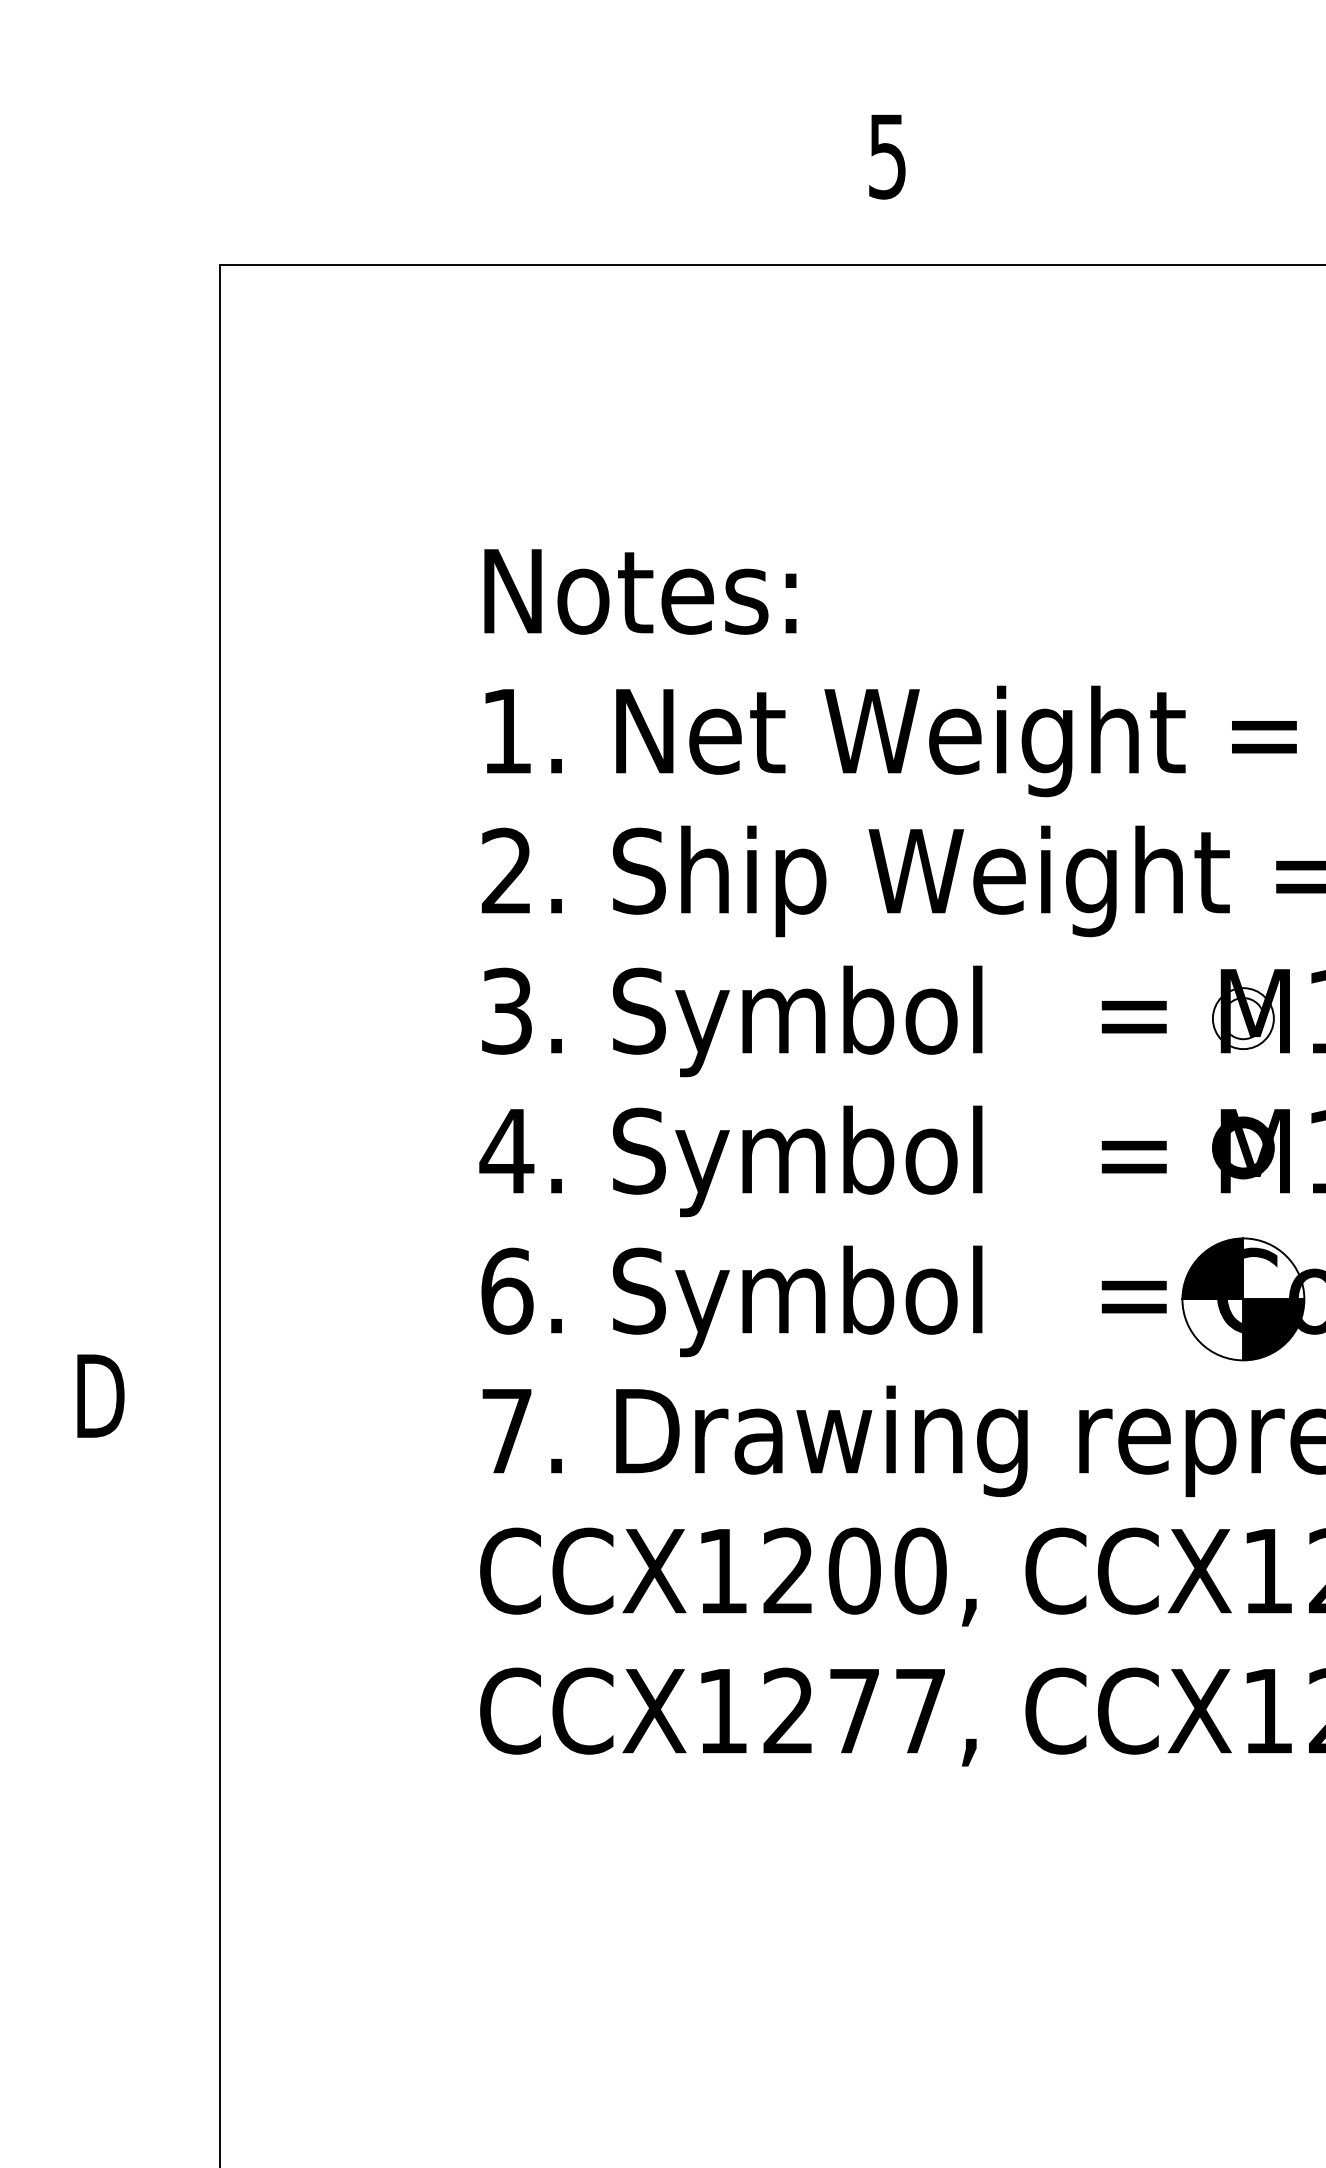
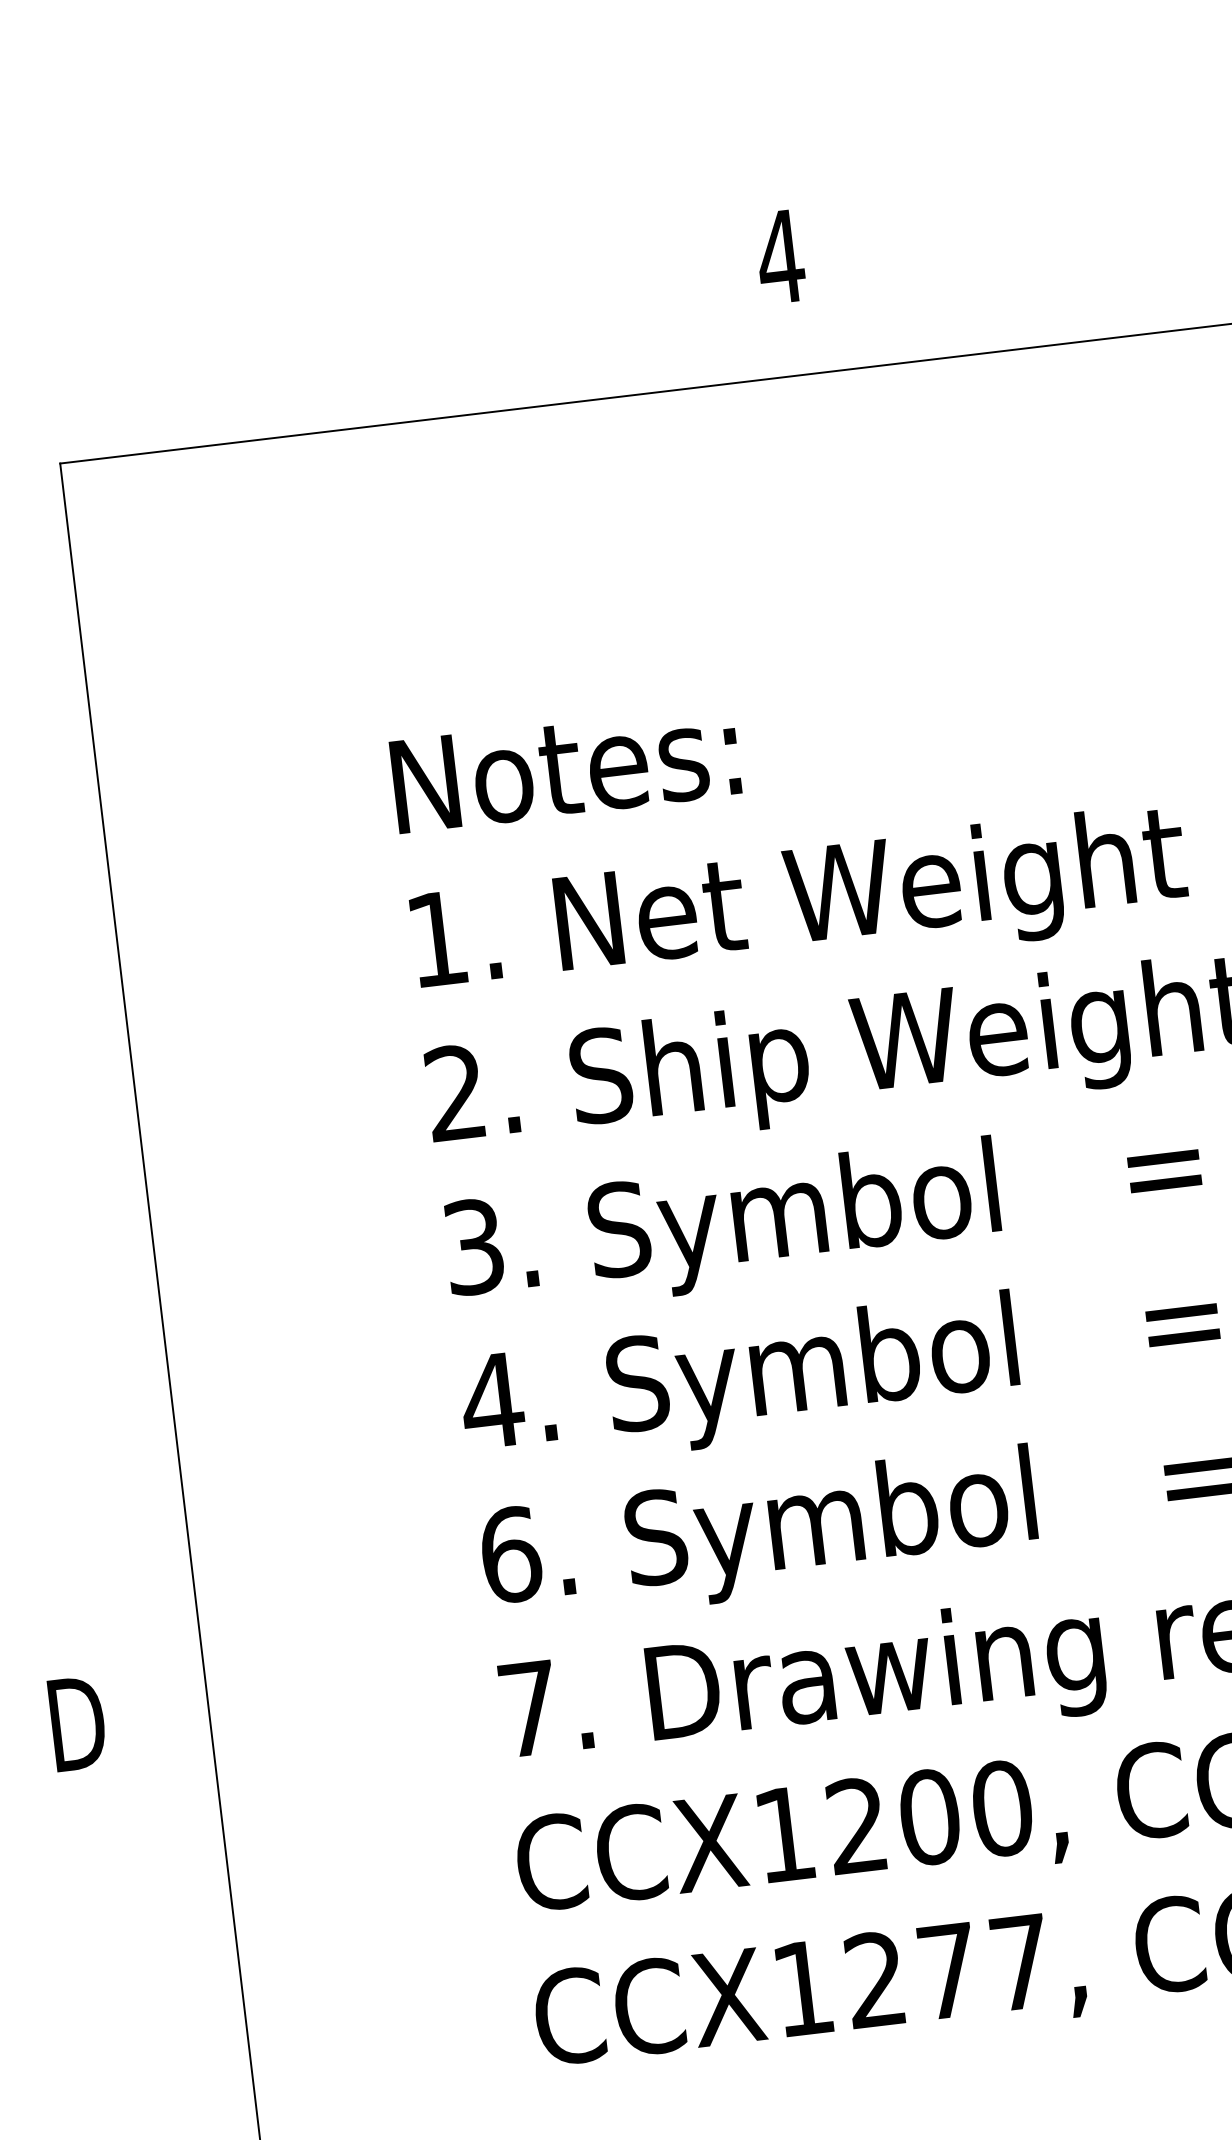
text: (887, 156) -> (780, 257), 5 -> 4

